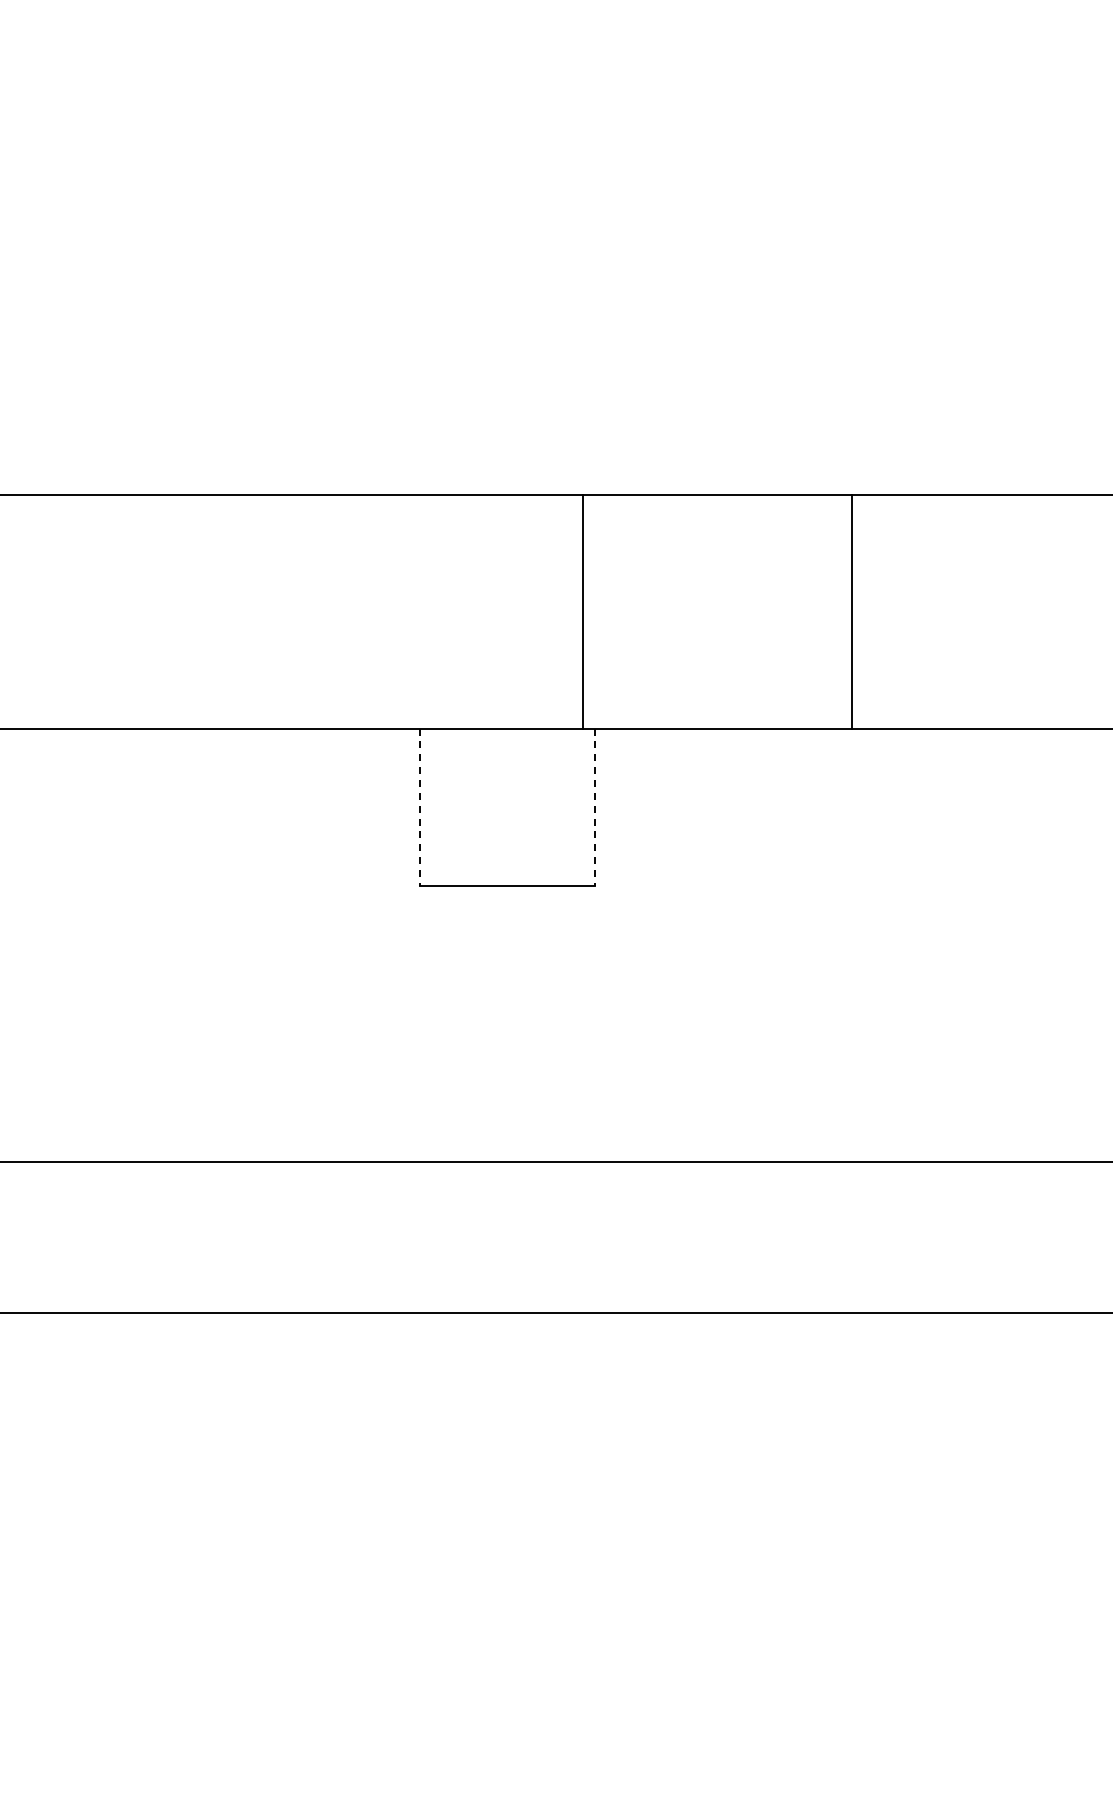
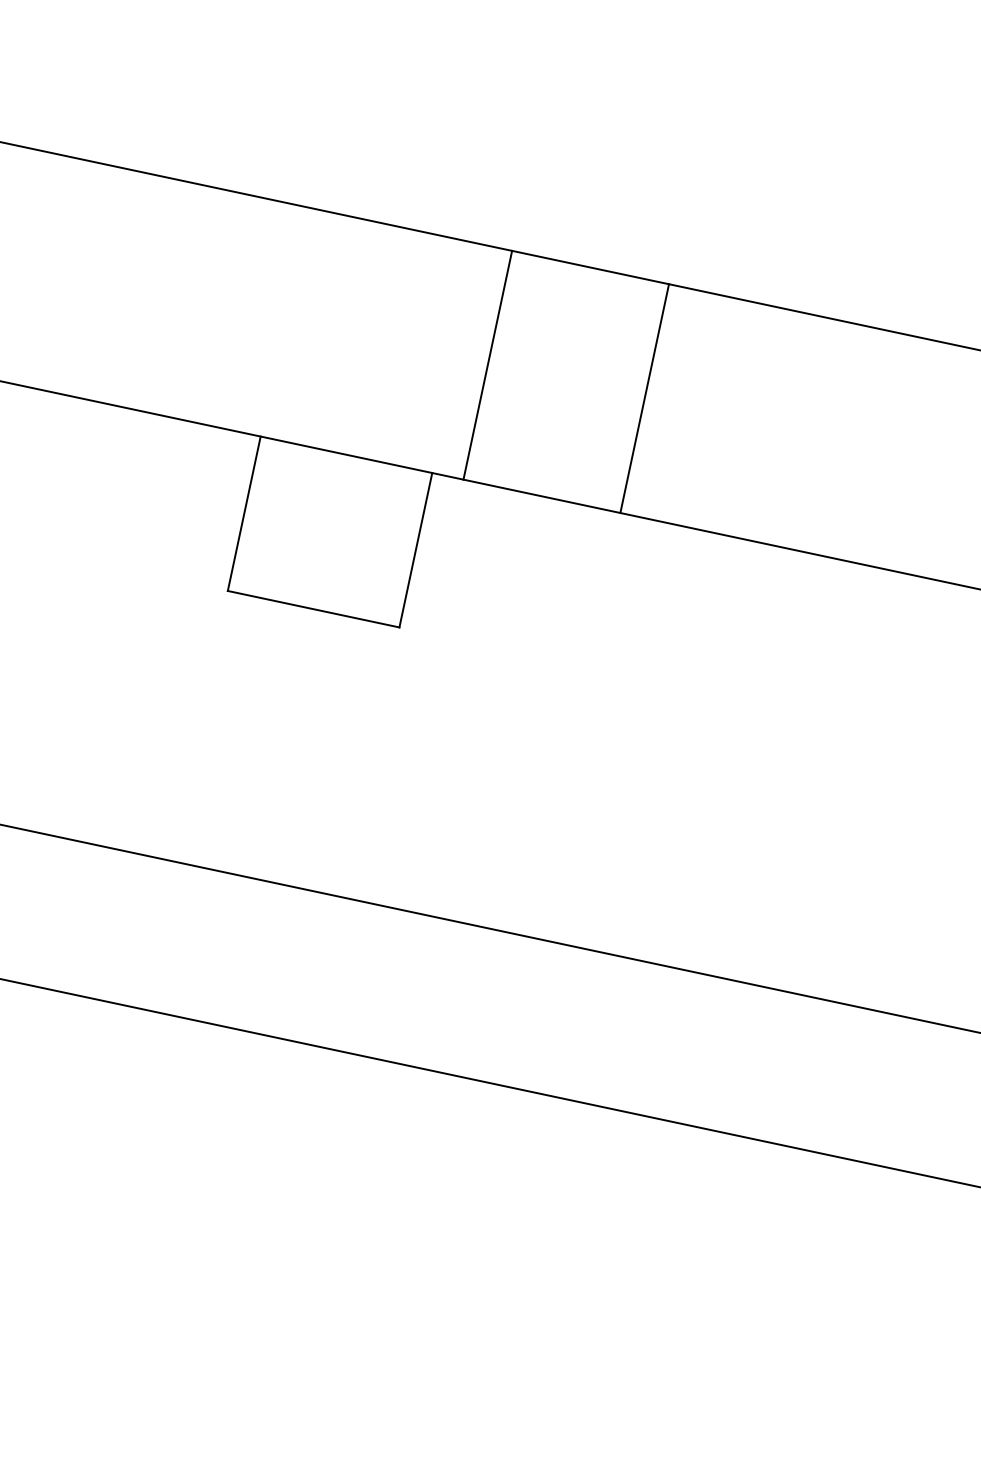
line: (582, 611) -> (487, 365), moved
line: (852, 611) -> (644, 398), moved
line: (419, 807) -> (244, 513), dashed -> solid
line: (594, 807) -> (415, 550), dashed -> solid

